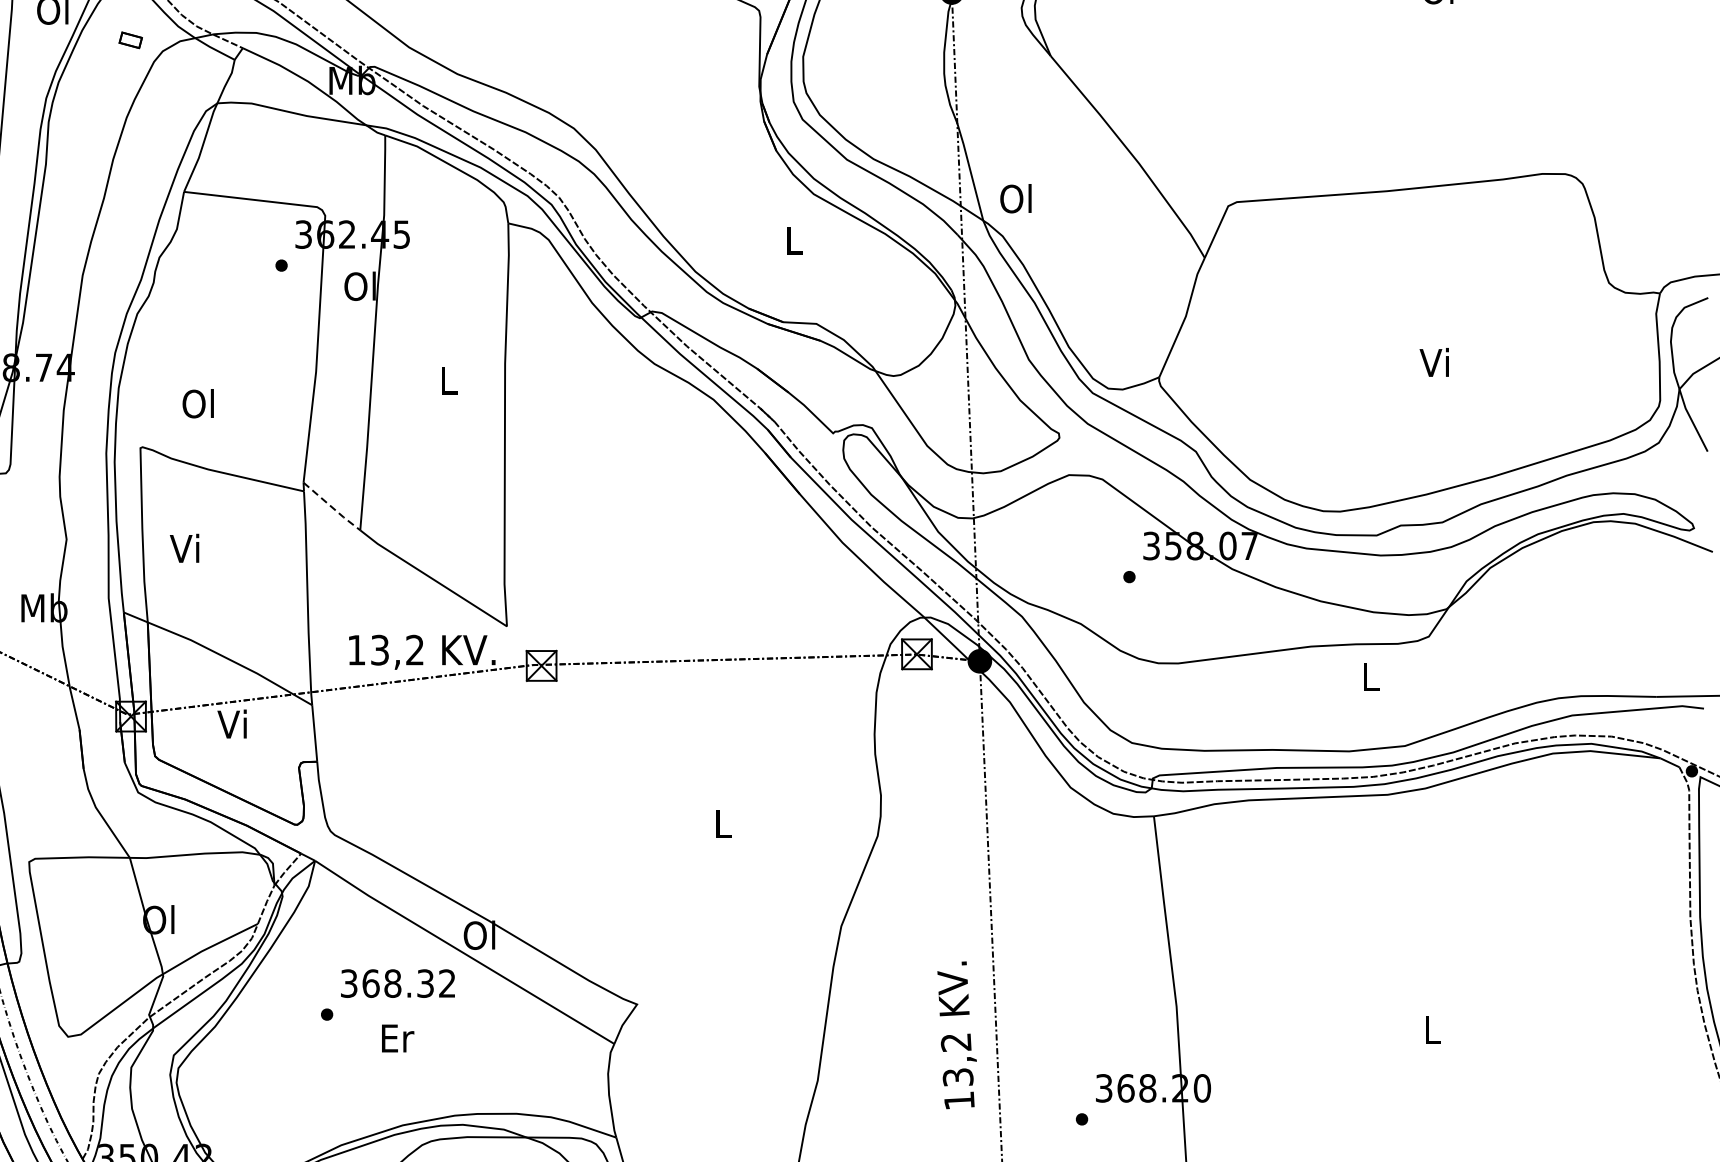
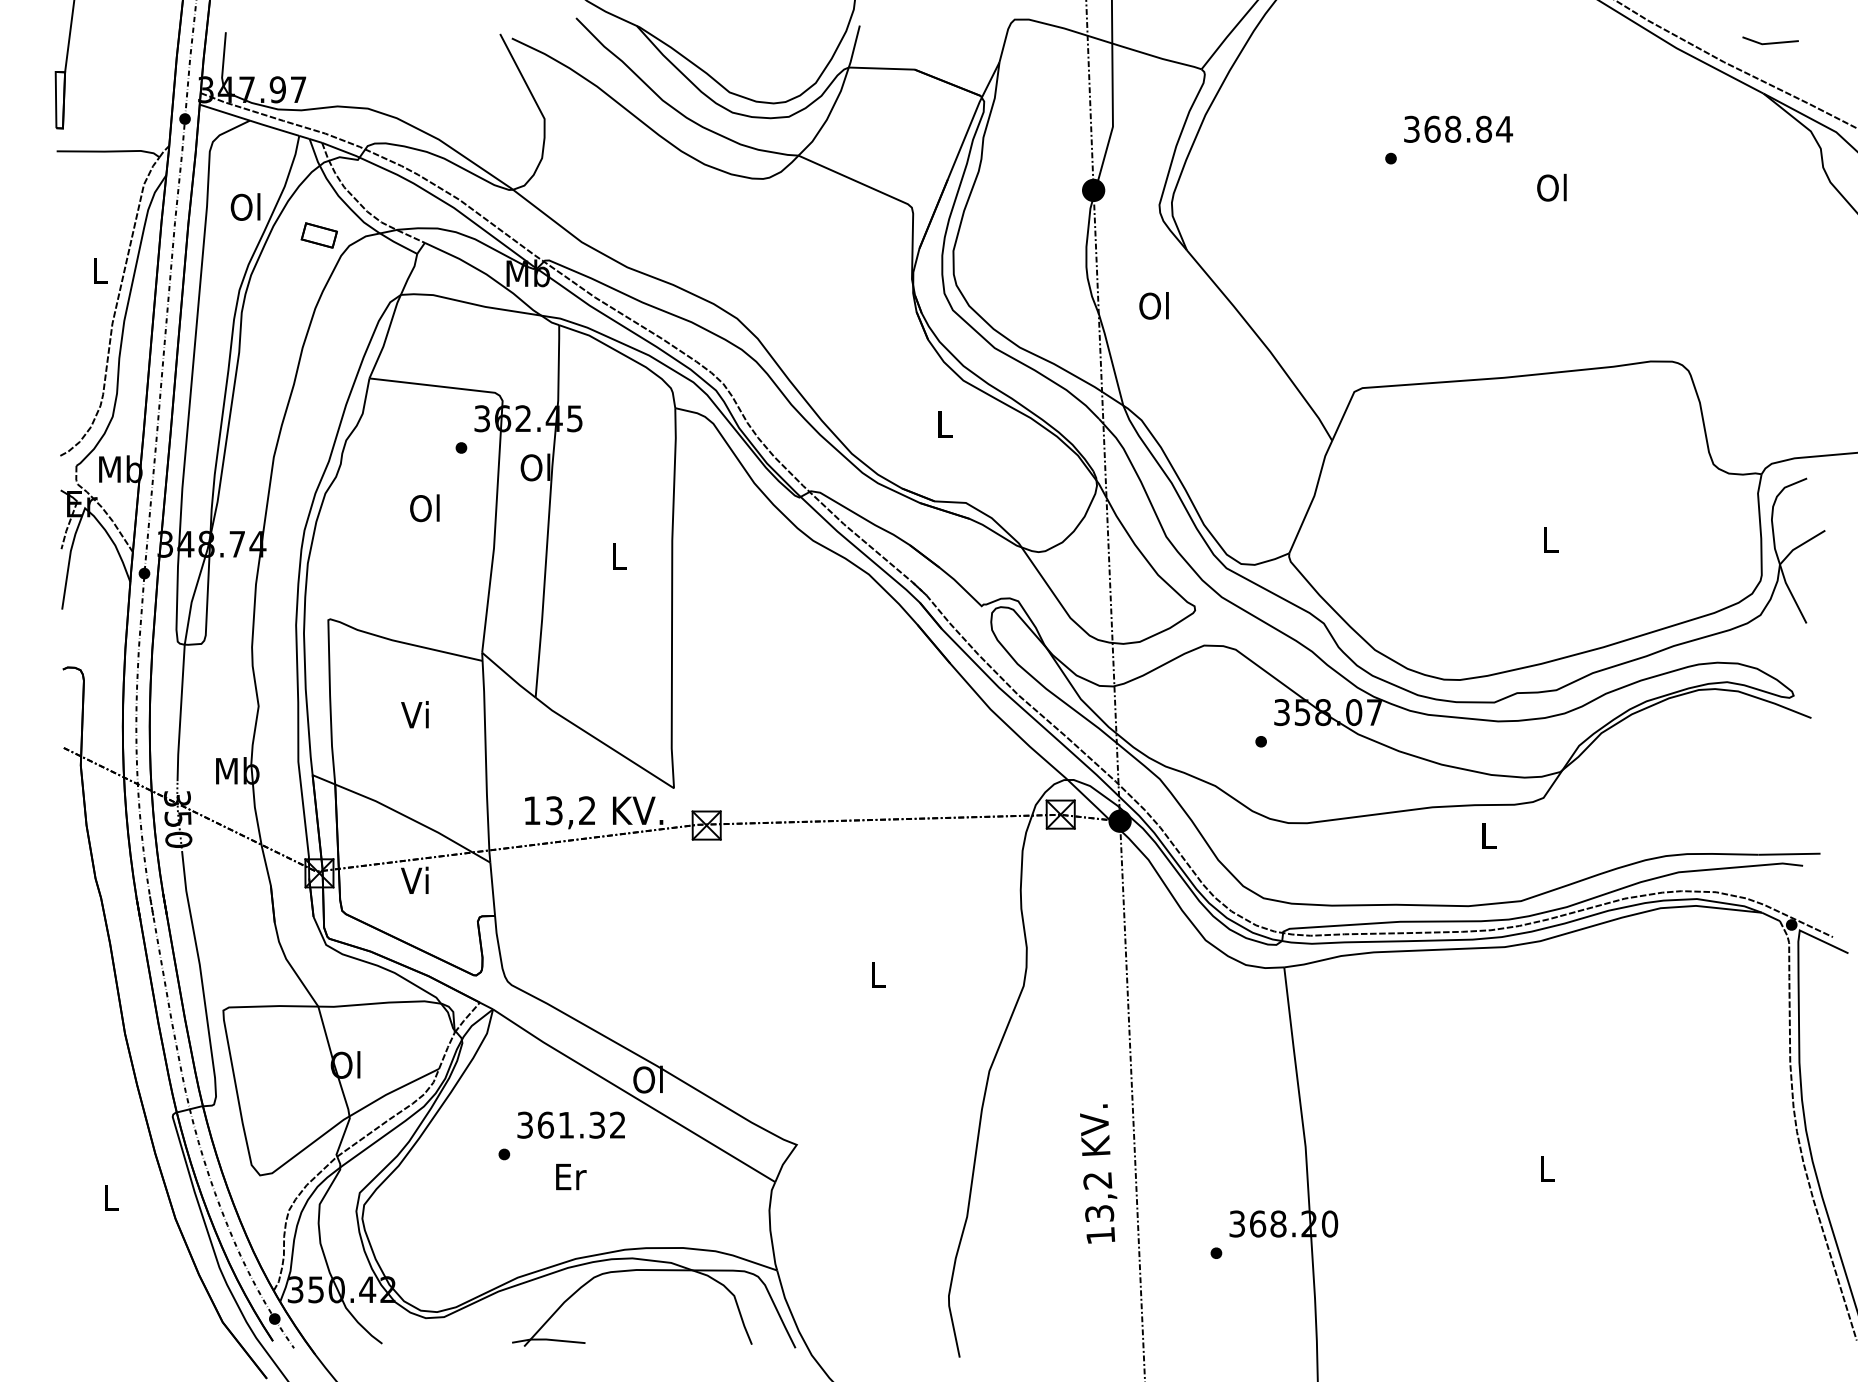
part: (130, 40) -> (318, 235), size x1.67
text: (1015, 198) -> (1153, 305), moved
text: (1434, 361) -> (1548, 538), Vi -> L
text: (197, 403) -> (424, 508), moved
line: (331, 506) -> (508, 675), dashed -> solid
text: (184, 548) -> (414, 714), moved
text: (392, 982) -> (566, 1124), 368.32 -> 361.32

